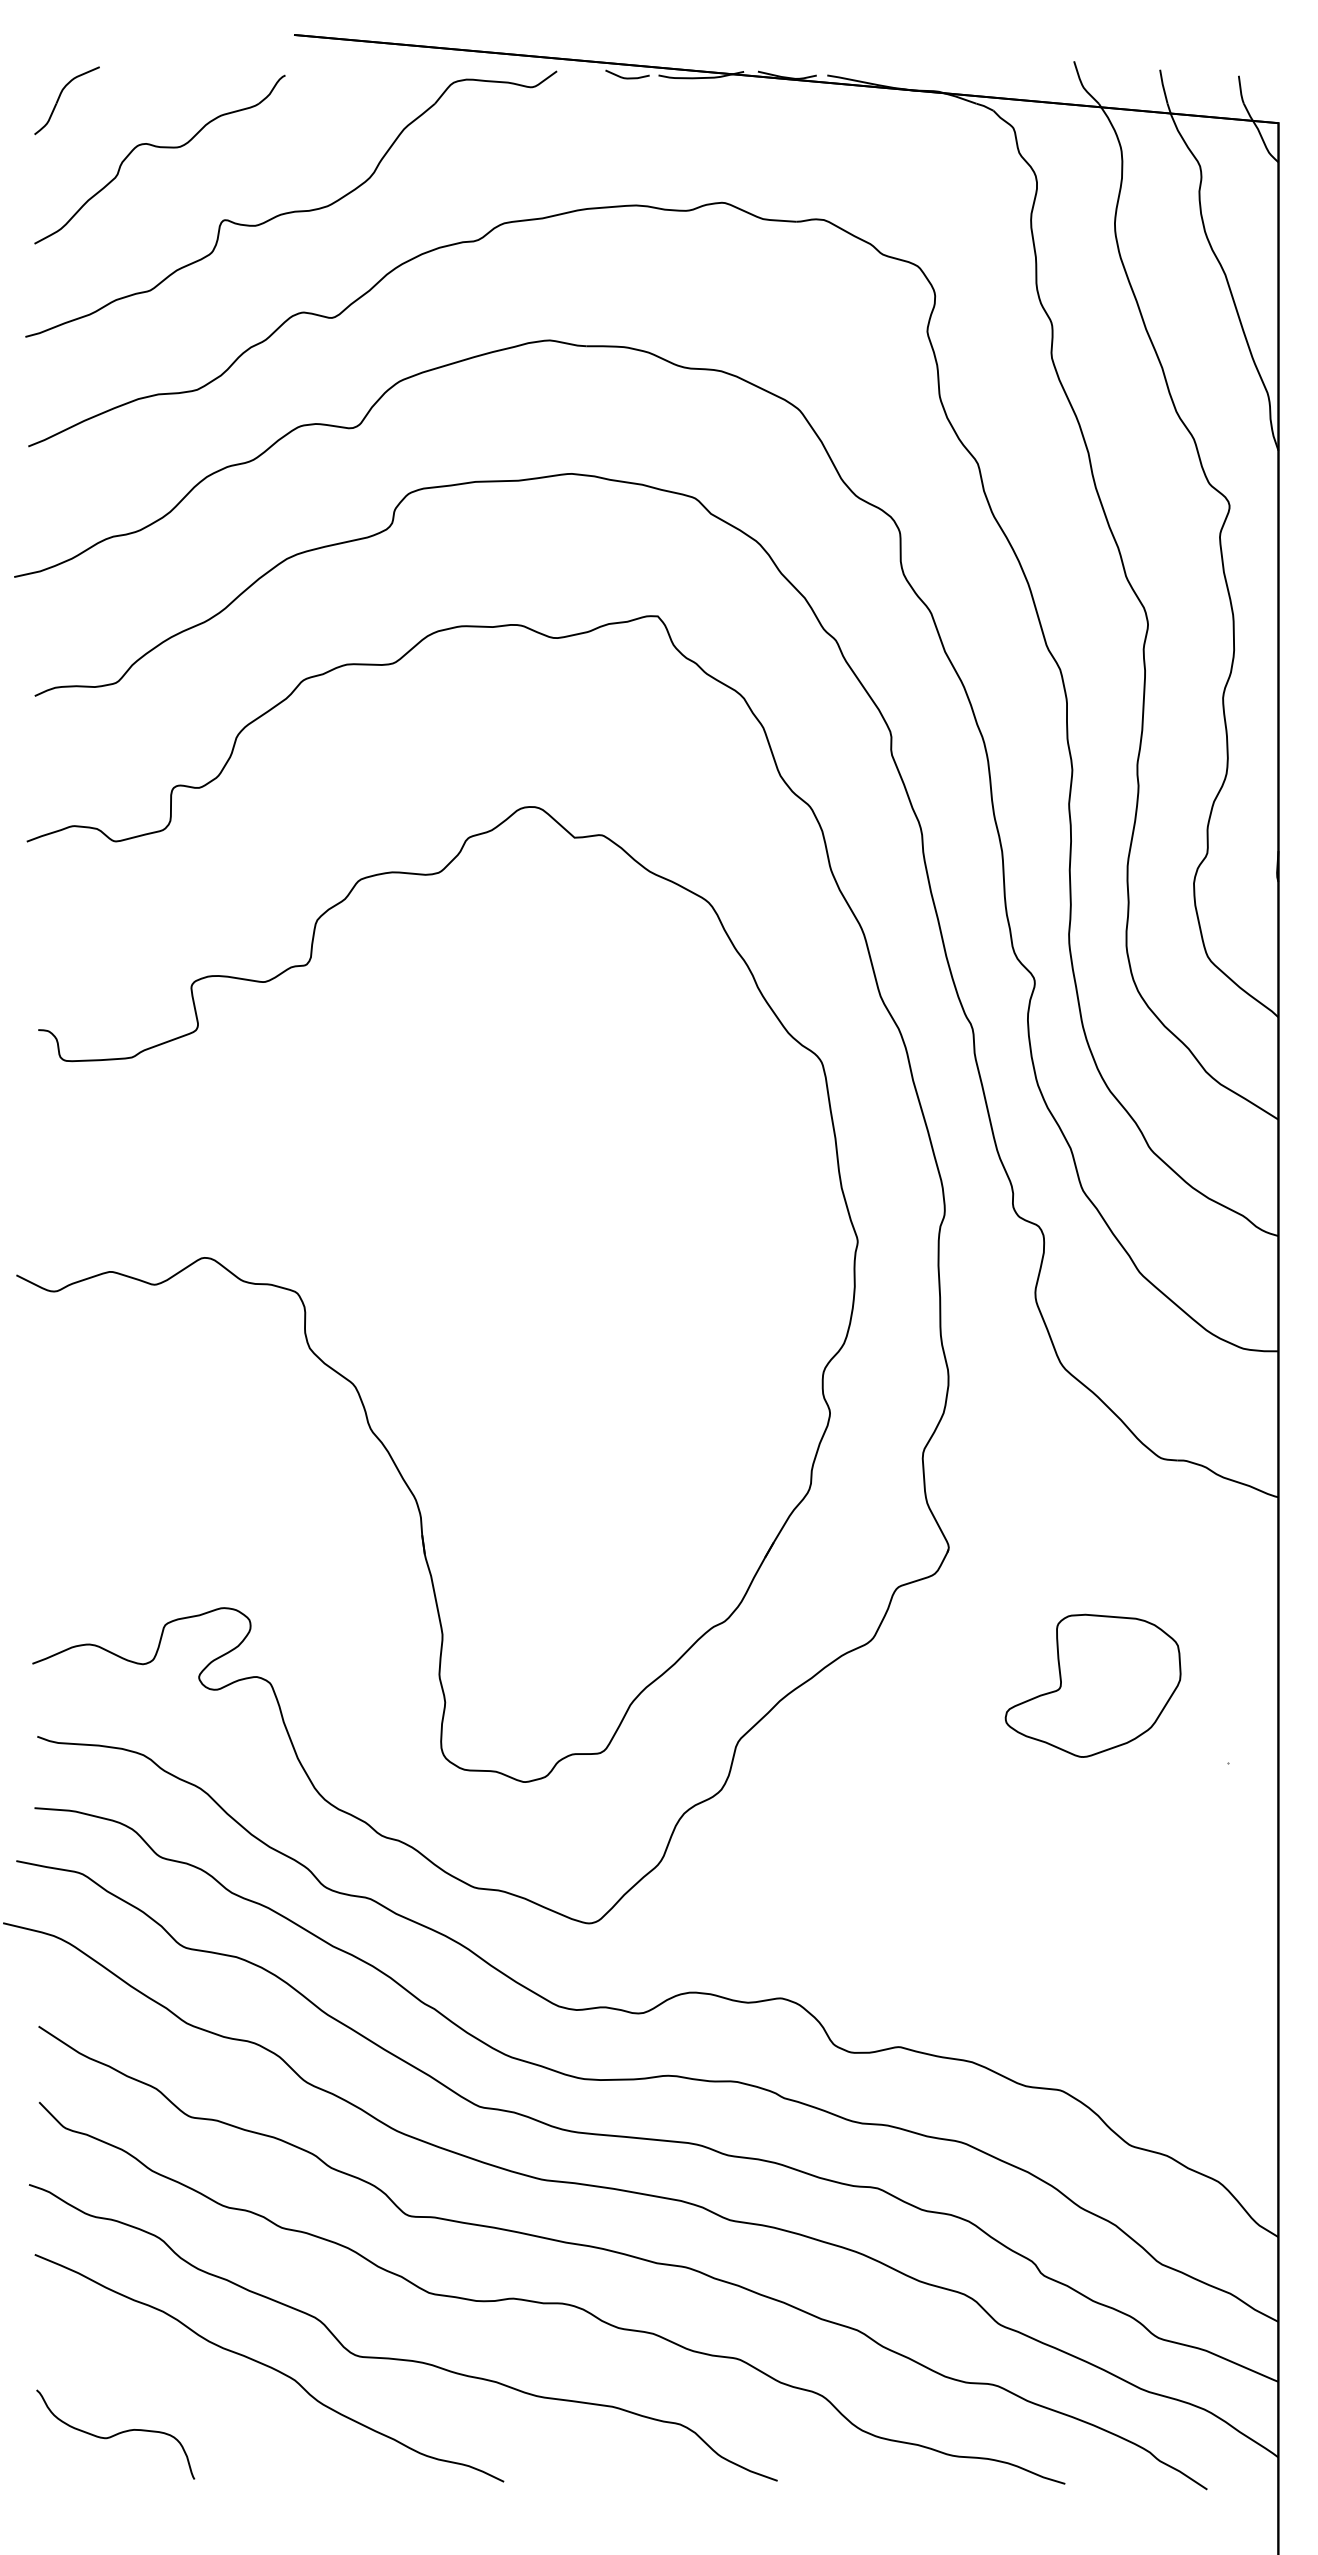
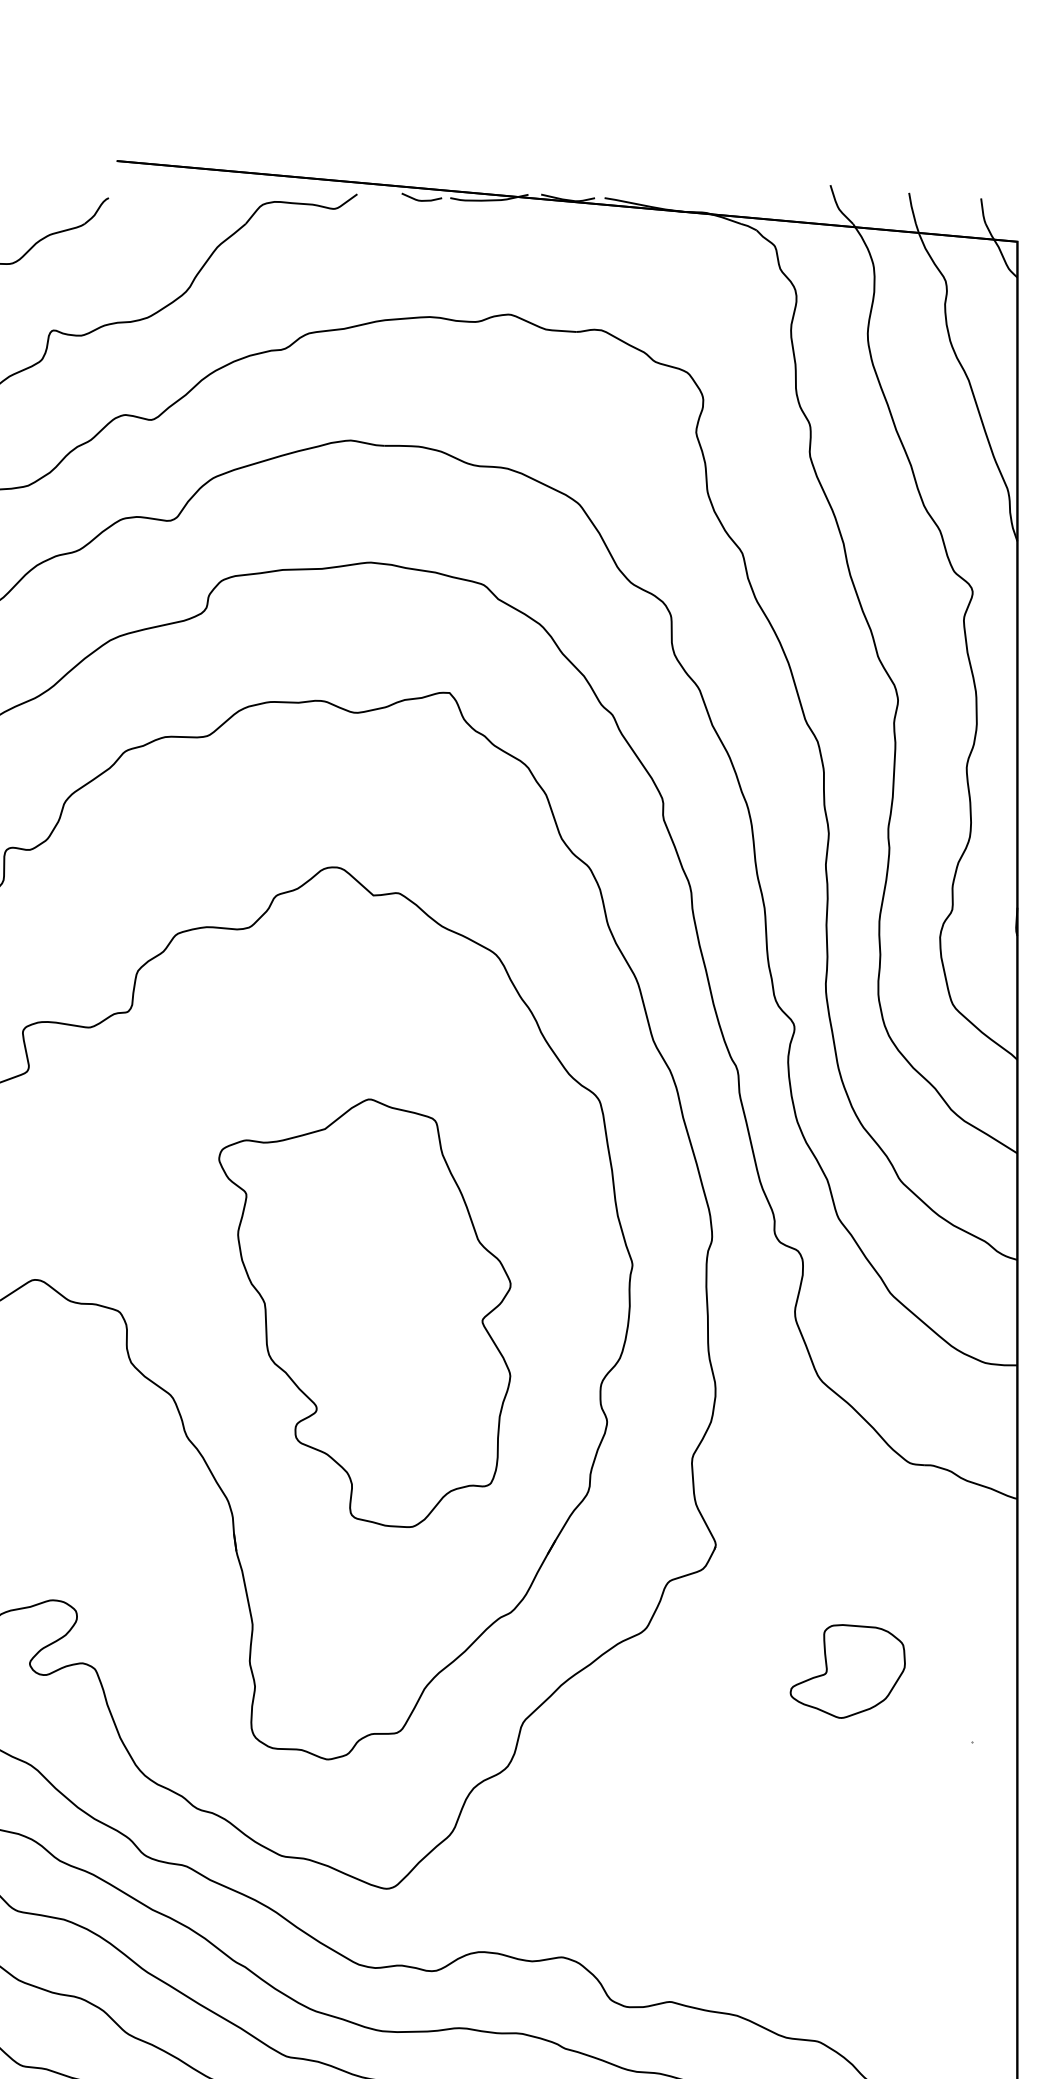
part: (565, 1293) -> (365, 1312), added
part: (1092, 1685) -> (847, 1671), size x0.71

